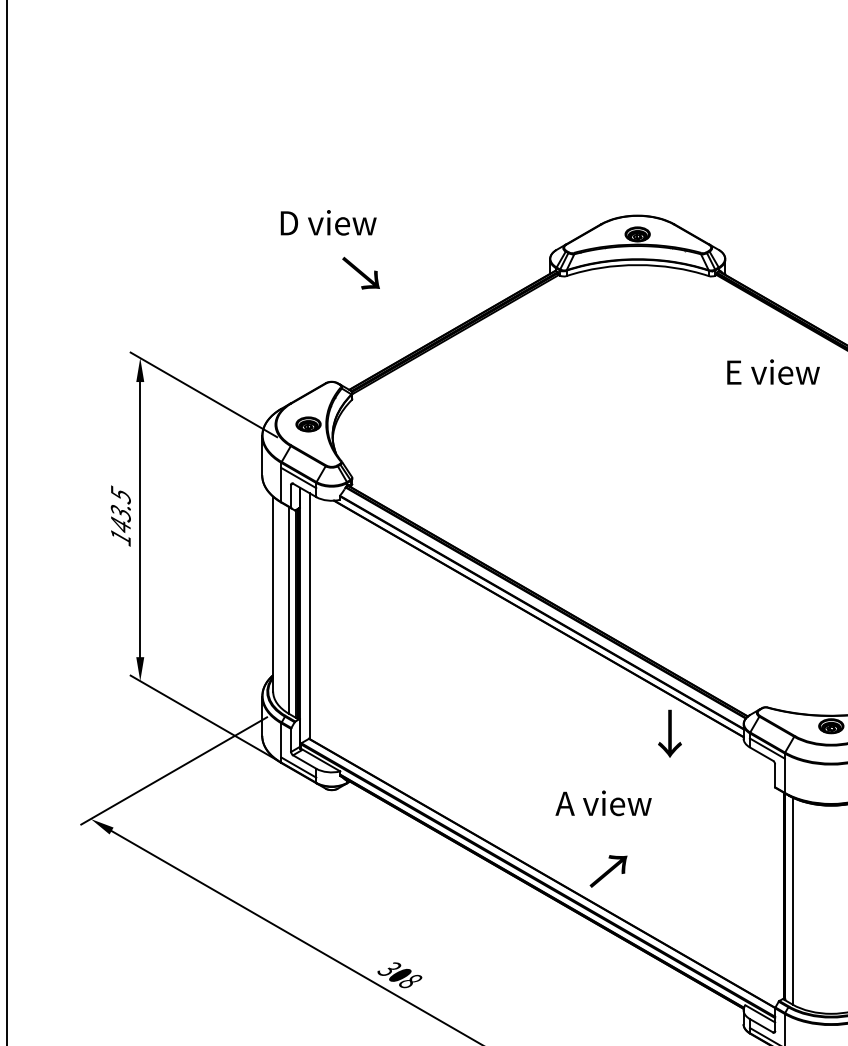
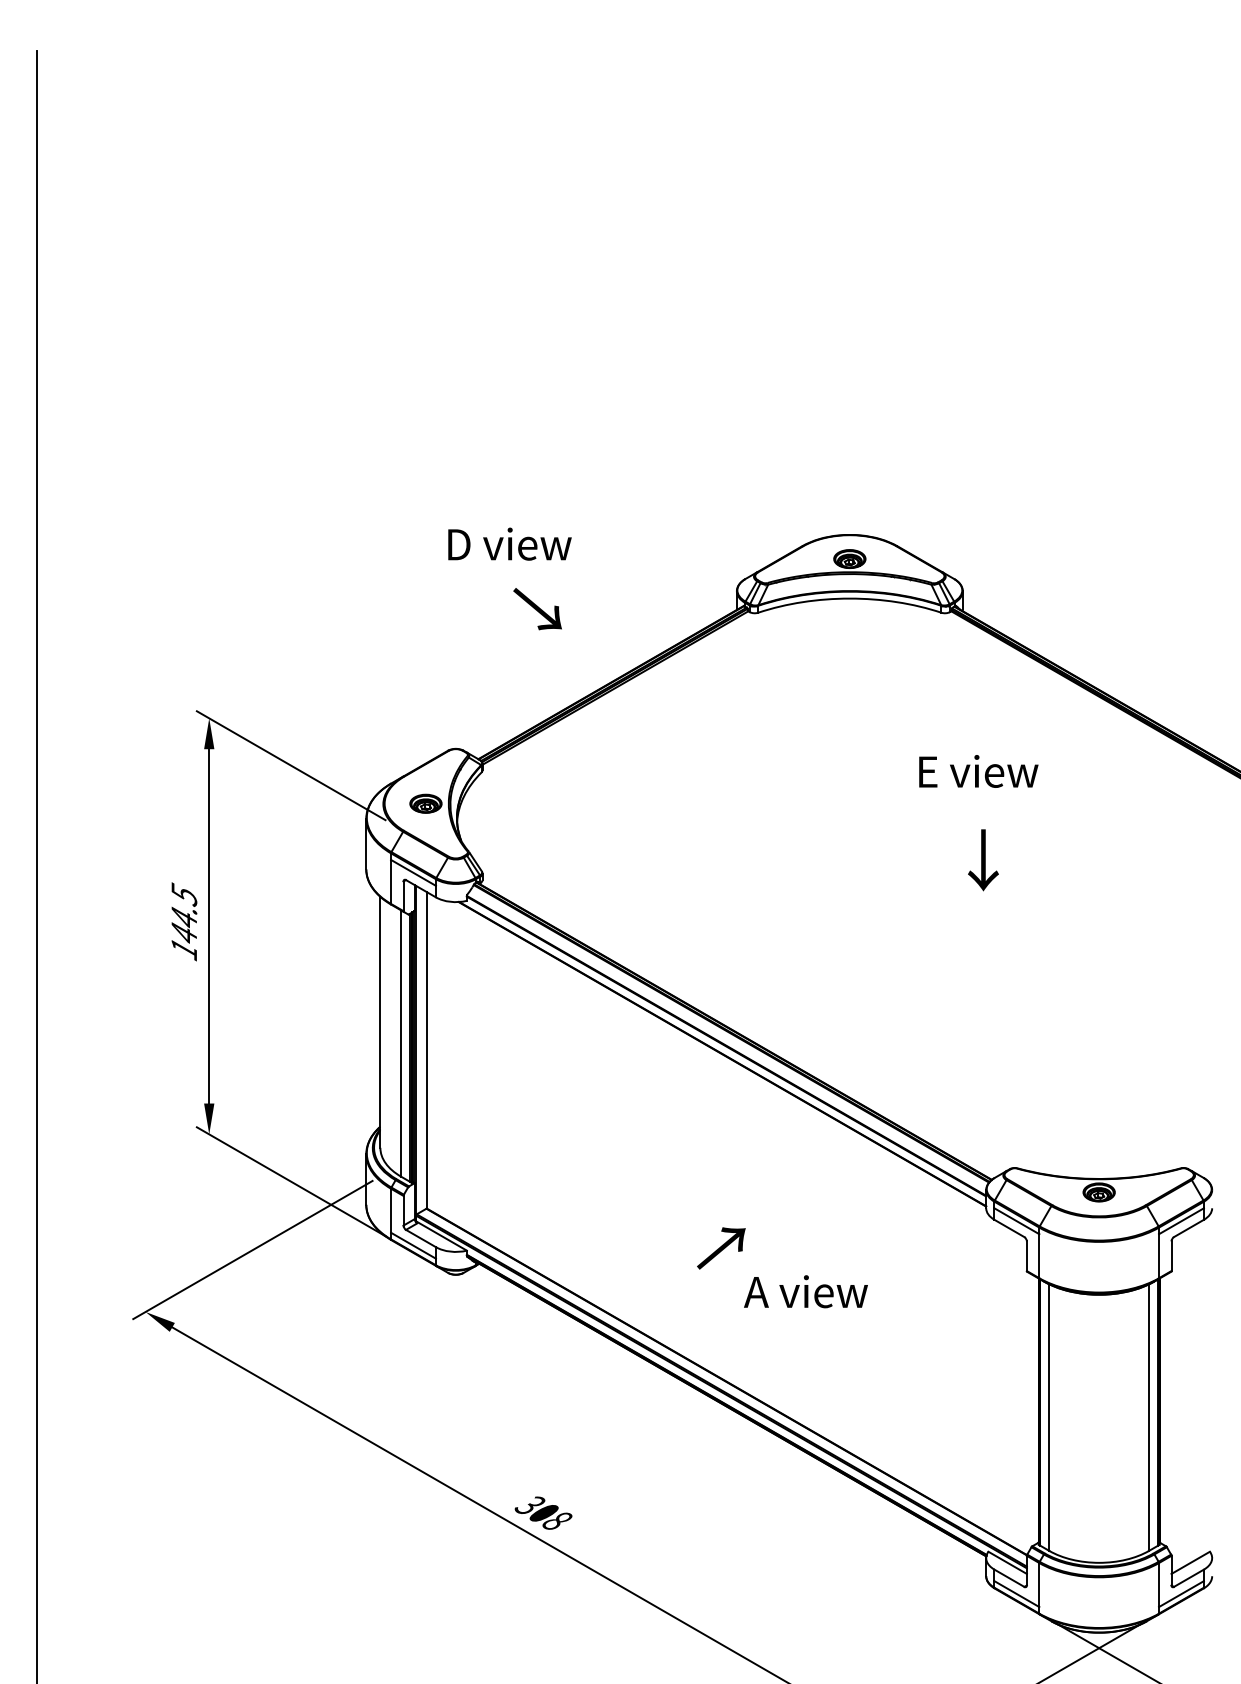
text: (328, 222) -> (509, 543), moved
text: (360, 273) -> (537, 609), moved
text: (773, 372) -> (978, 771), moved
text: (121, 513) -> (184, 918), 143.5 -> 144.5
text: (670, 734) -> (983, 860), moved
text: (608, 871) -> (721, 1248), moved

